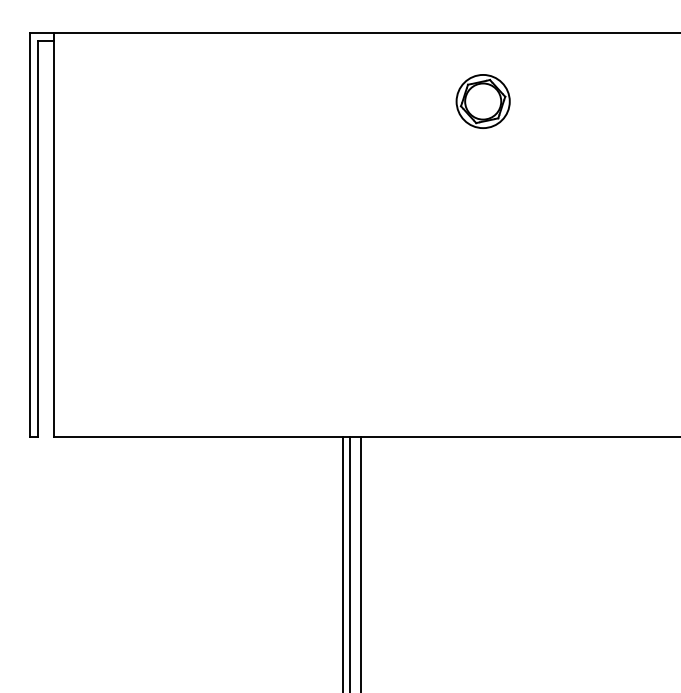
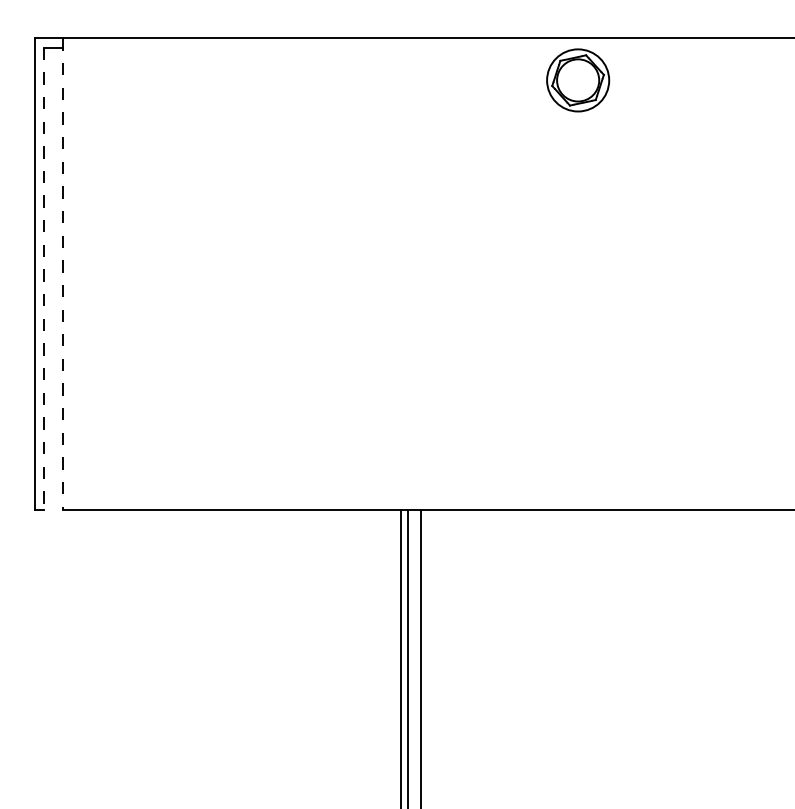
part: (483, 101) -> (578, 80), moved
line: (53, 235) -> (62, 274), solid -> dashed
line: (38, 239) -> (44, 279), solid -> dashed

